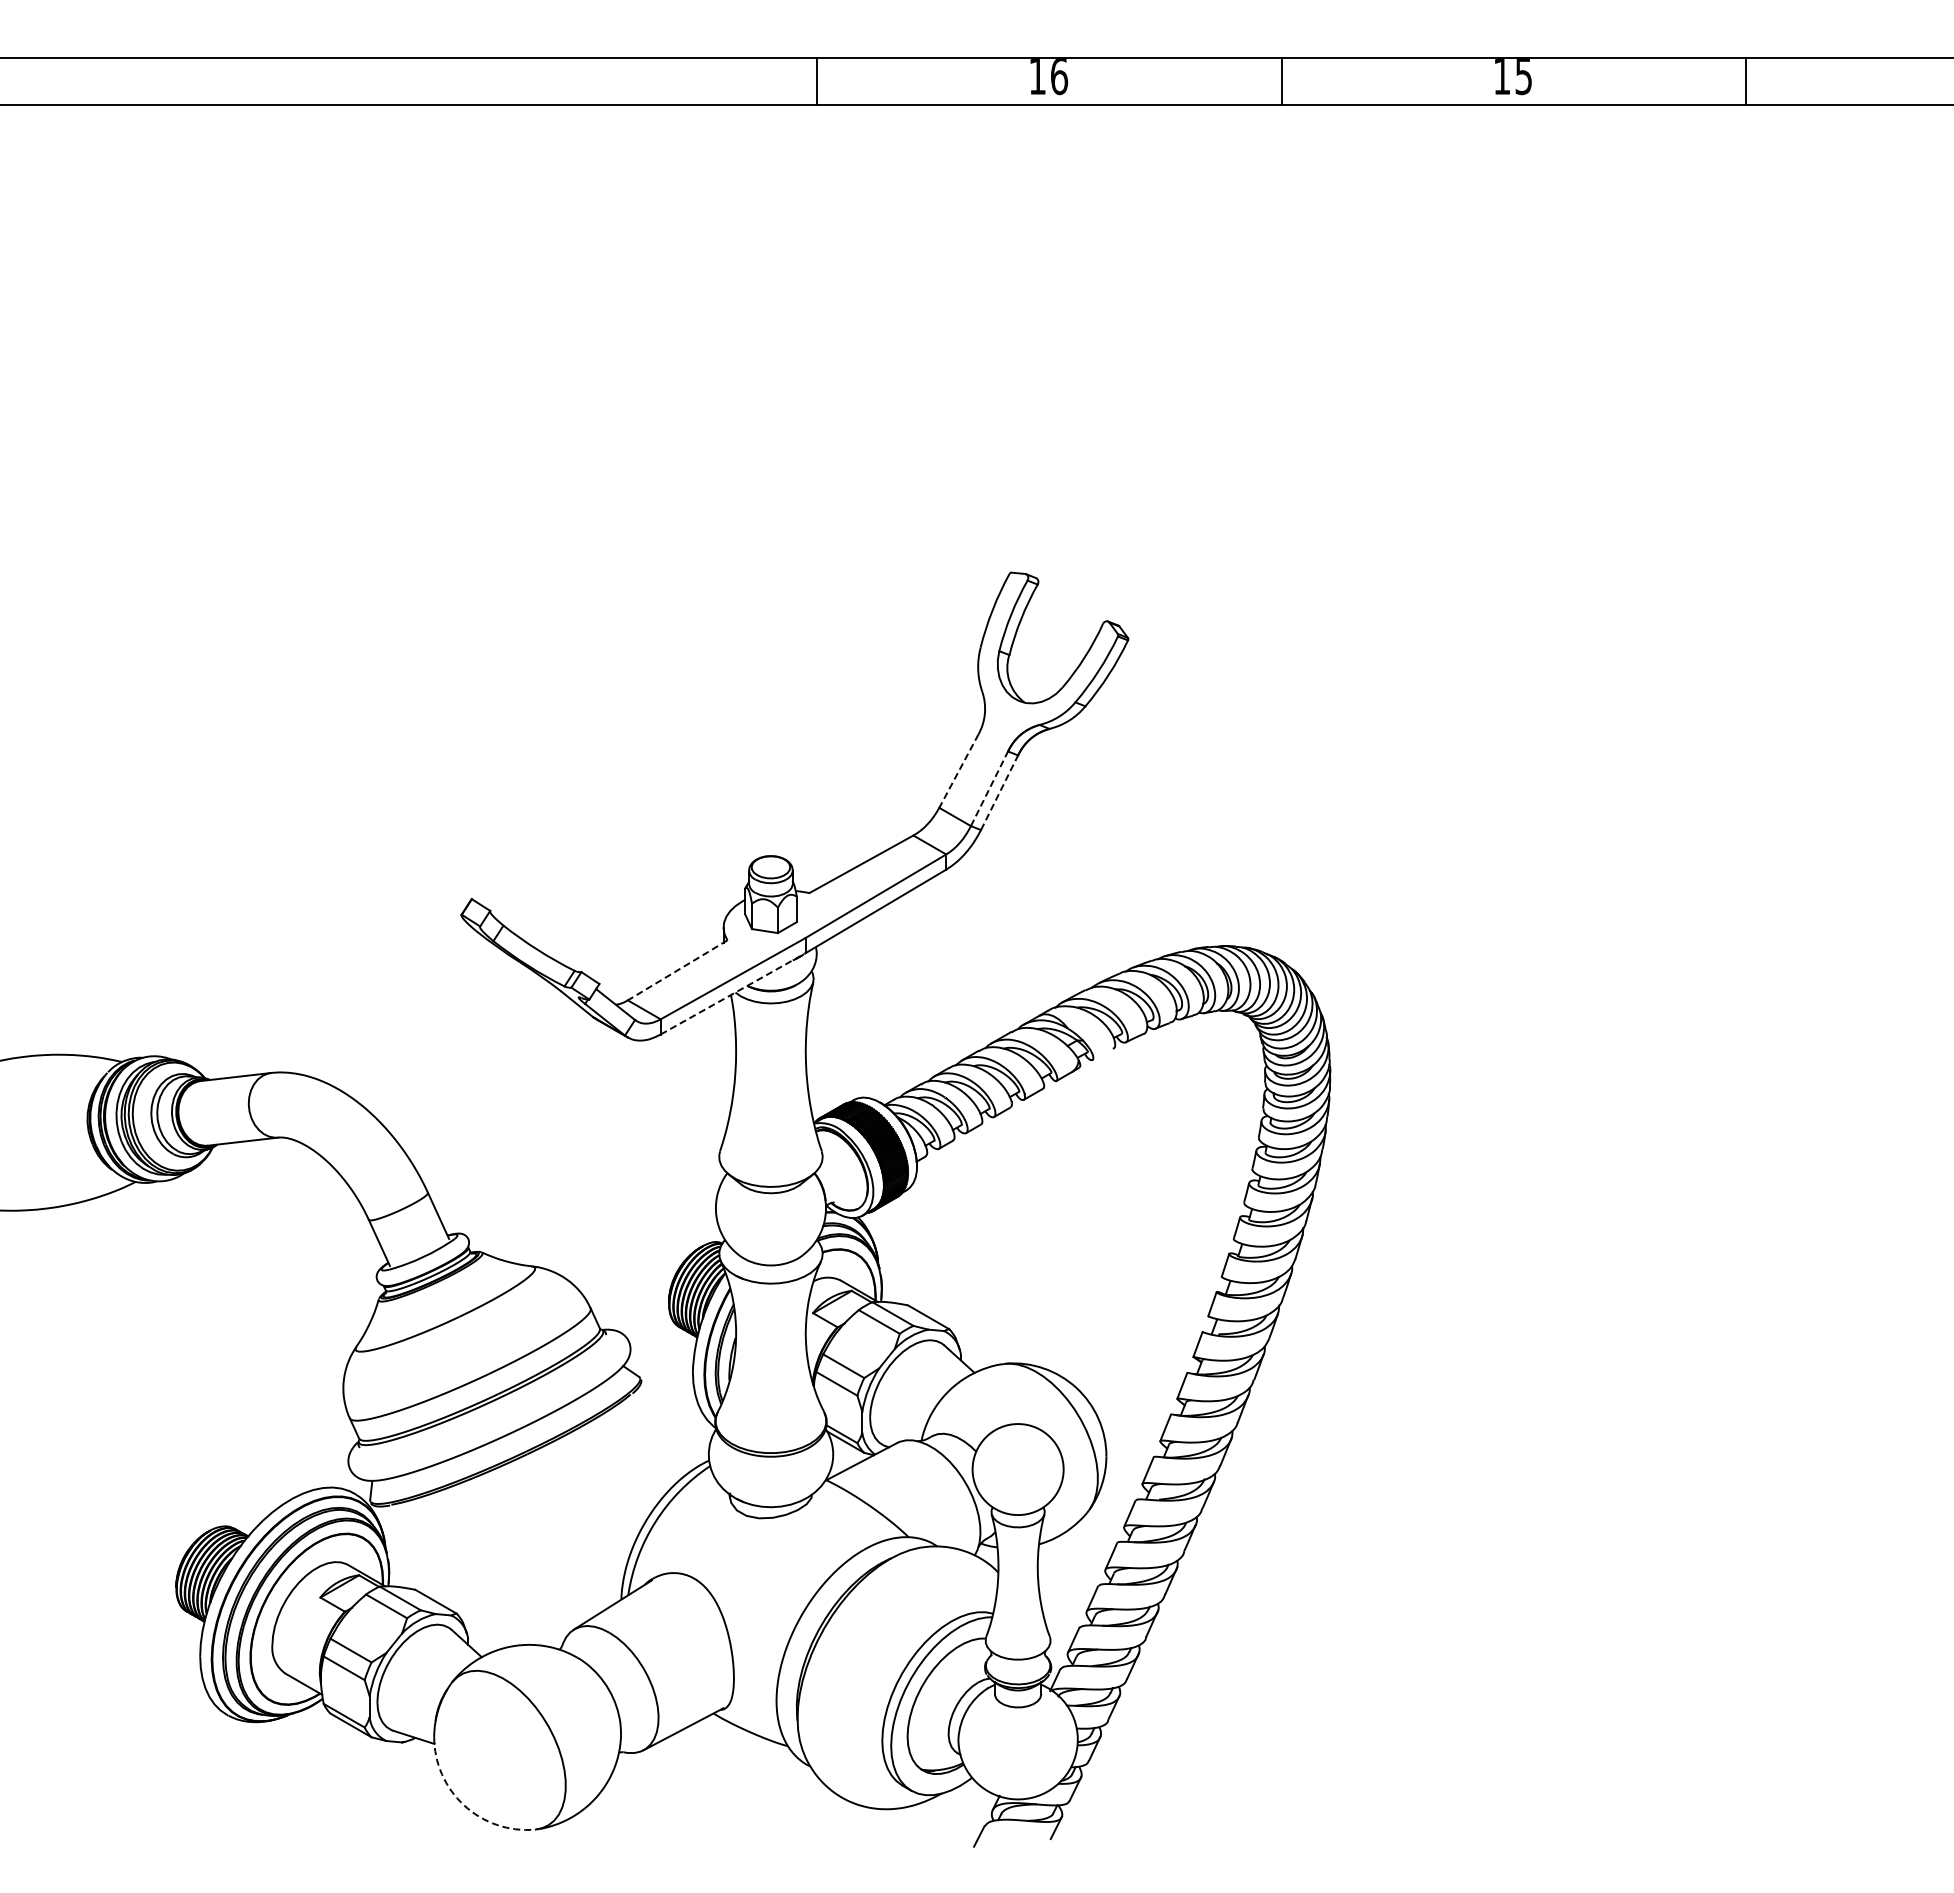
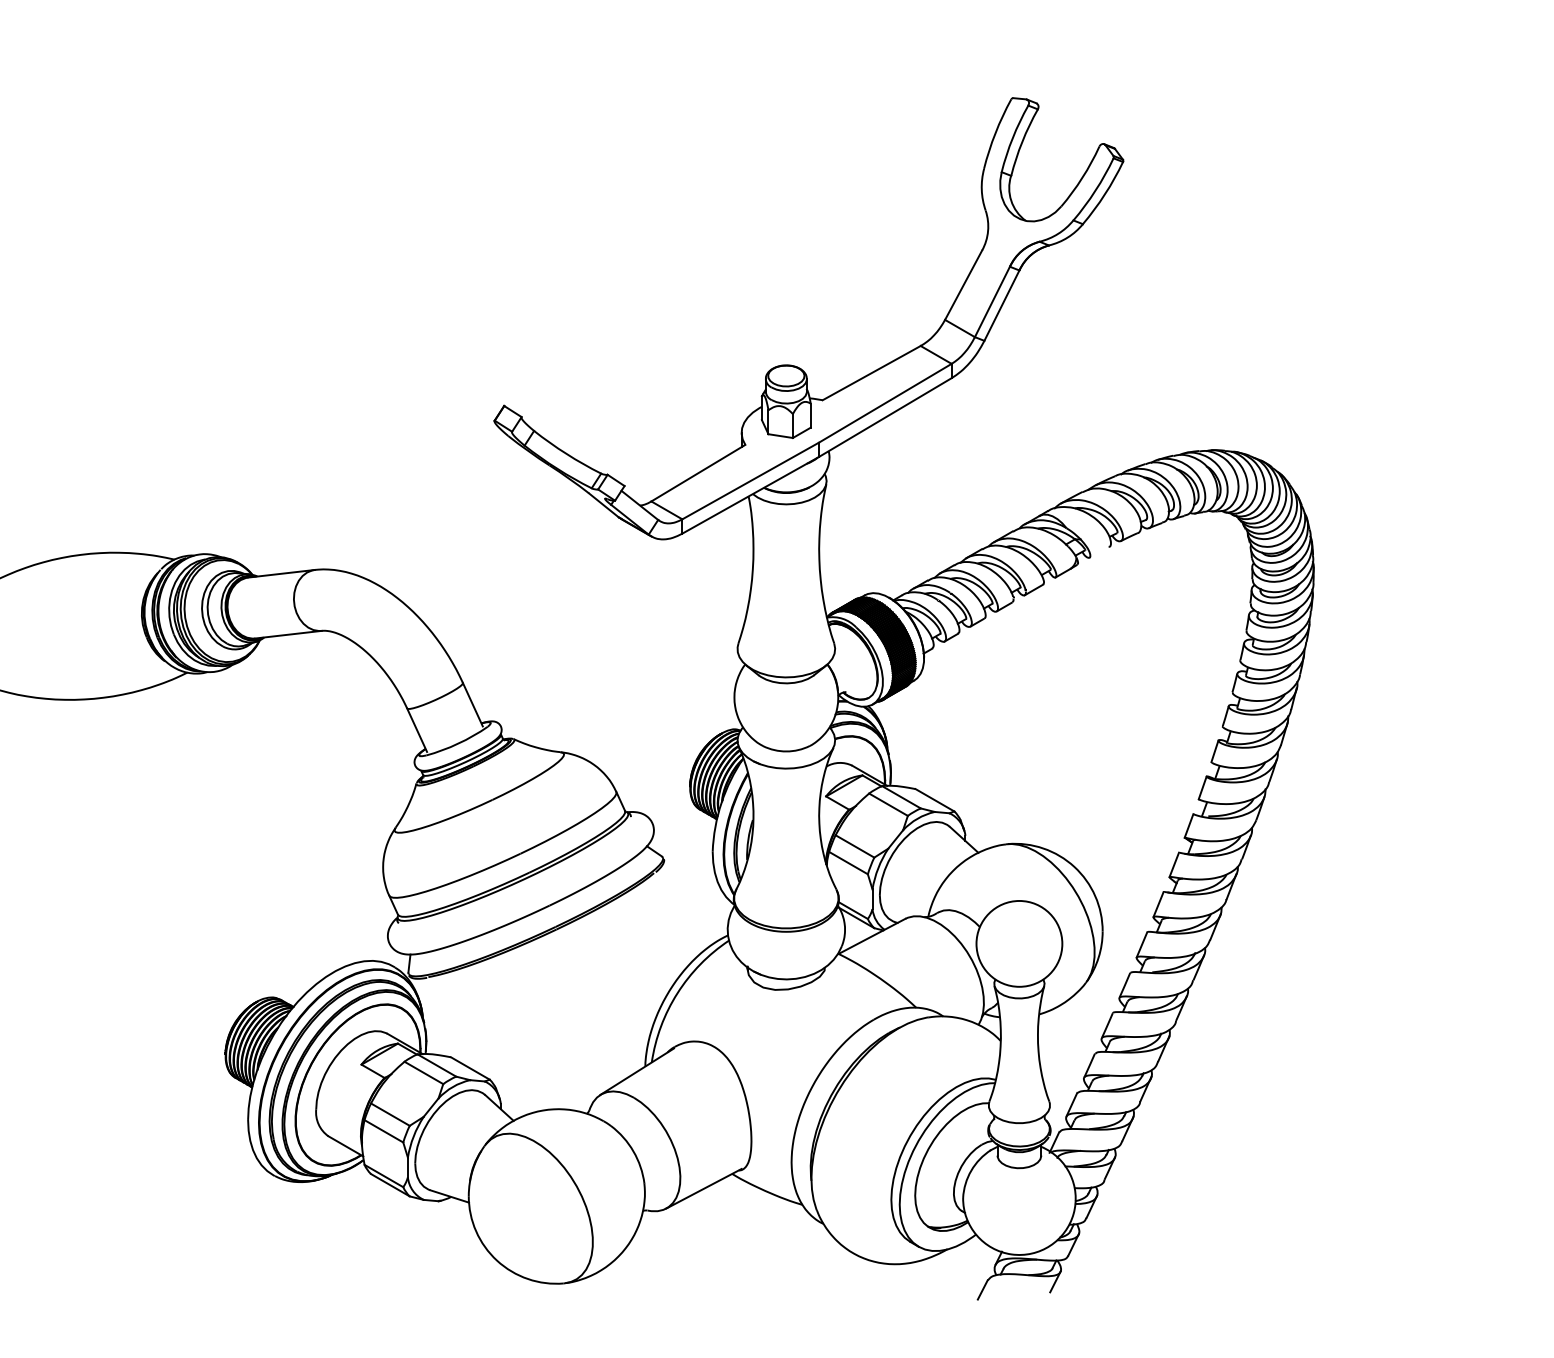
line: (958, 771) -> (963, 285), dashed -> solid
line: (989, 788) -> (992, 301), dashed -> solid
line: (999, 792) -> (1001, 305), dashed -> solid
line: (677, 970) -> (698, 473), dashed -> solid
line: (733, 993) -> (751, 494), dashed -> solid
arc: (464, 1805) -> (497, 1260), dashed -> solid

